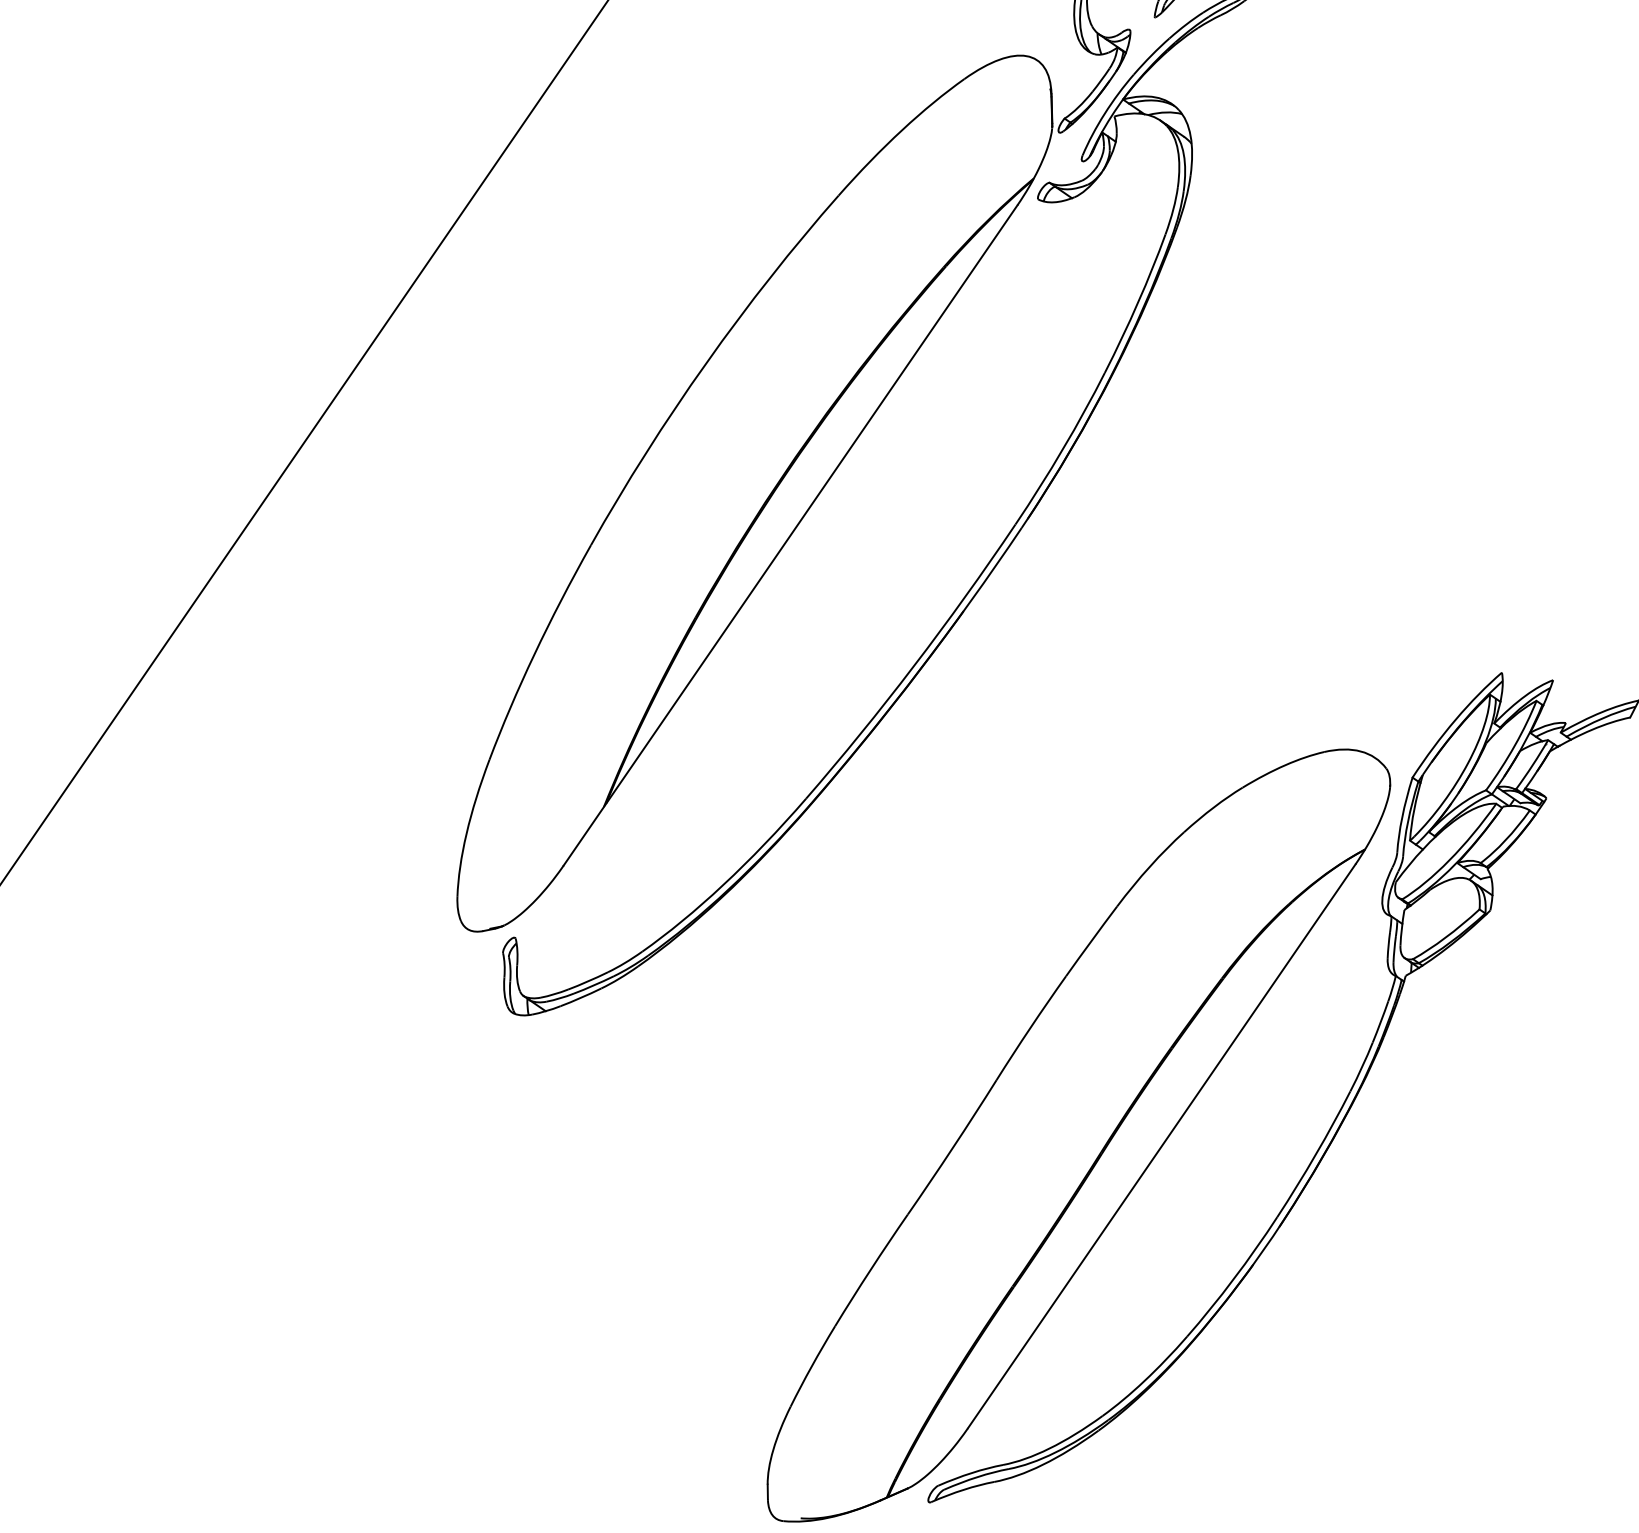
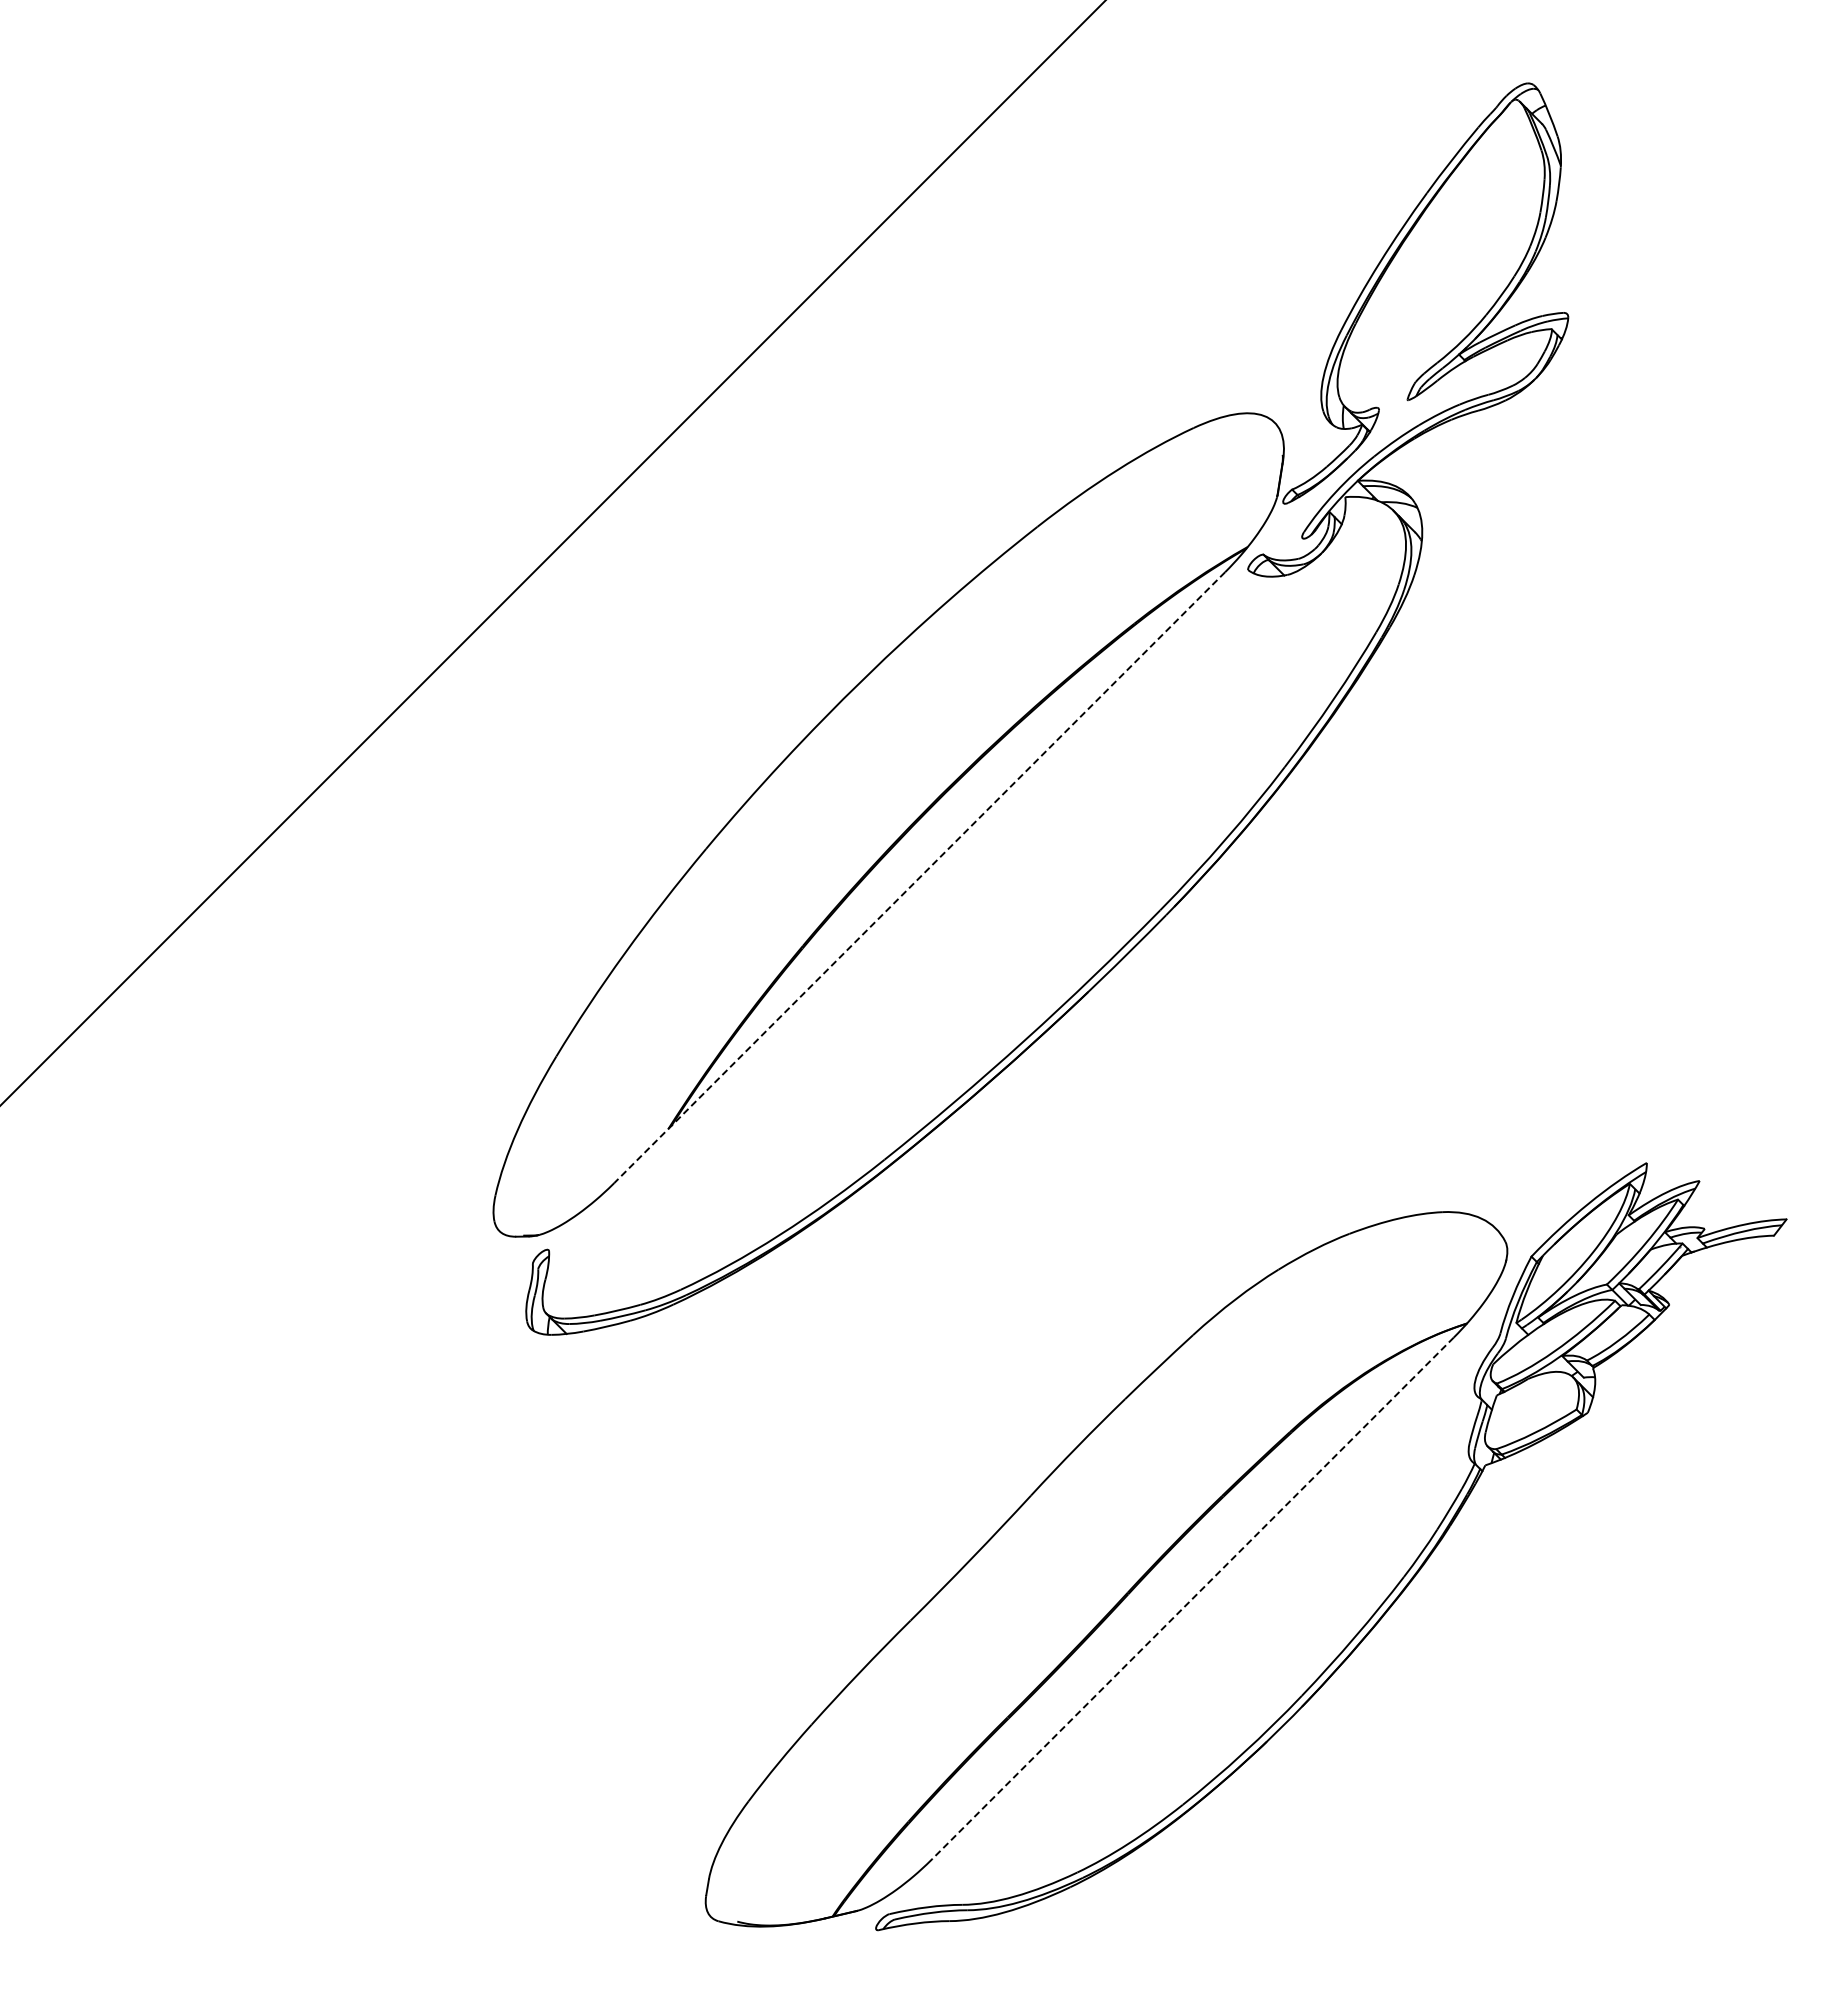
line: (790, 535) -> (919, 877), solid -> dashed
line: (1162, 1146) -> (1193, 1598), solid -> dashed

